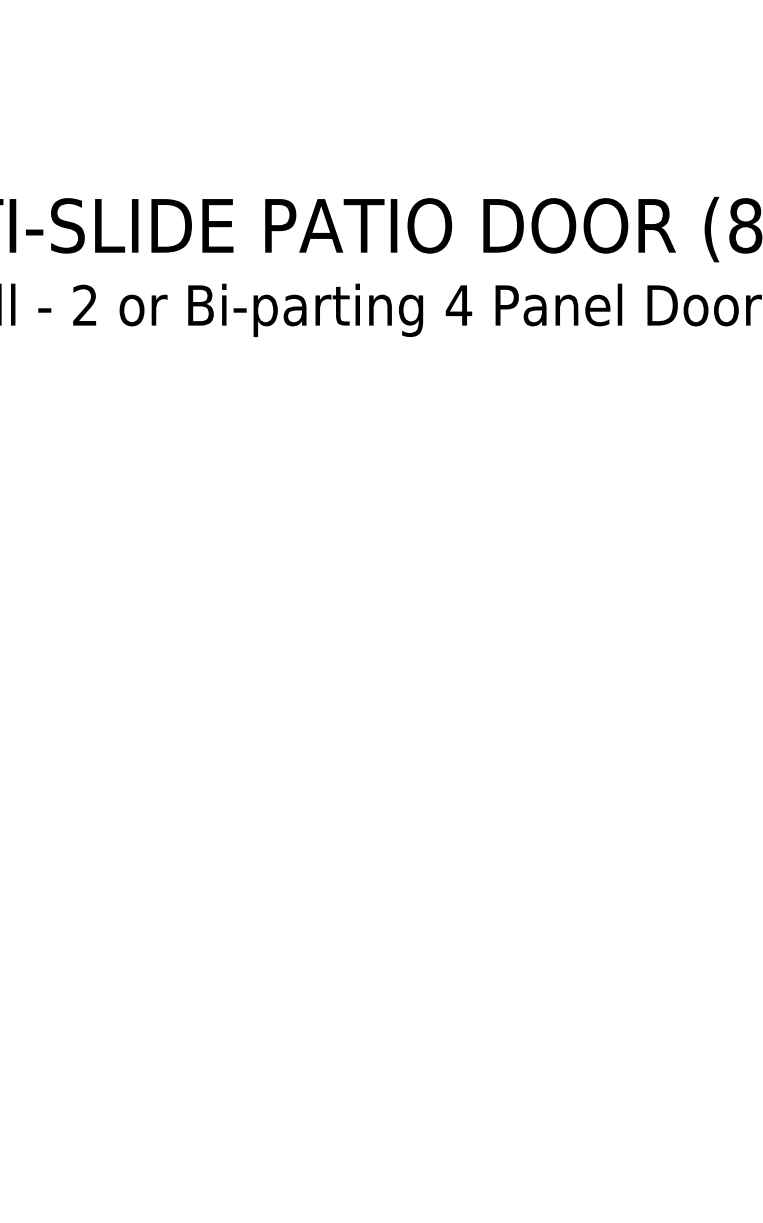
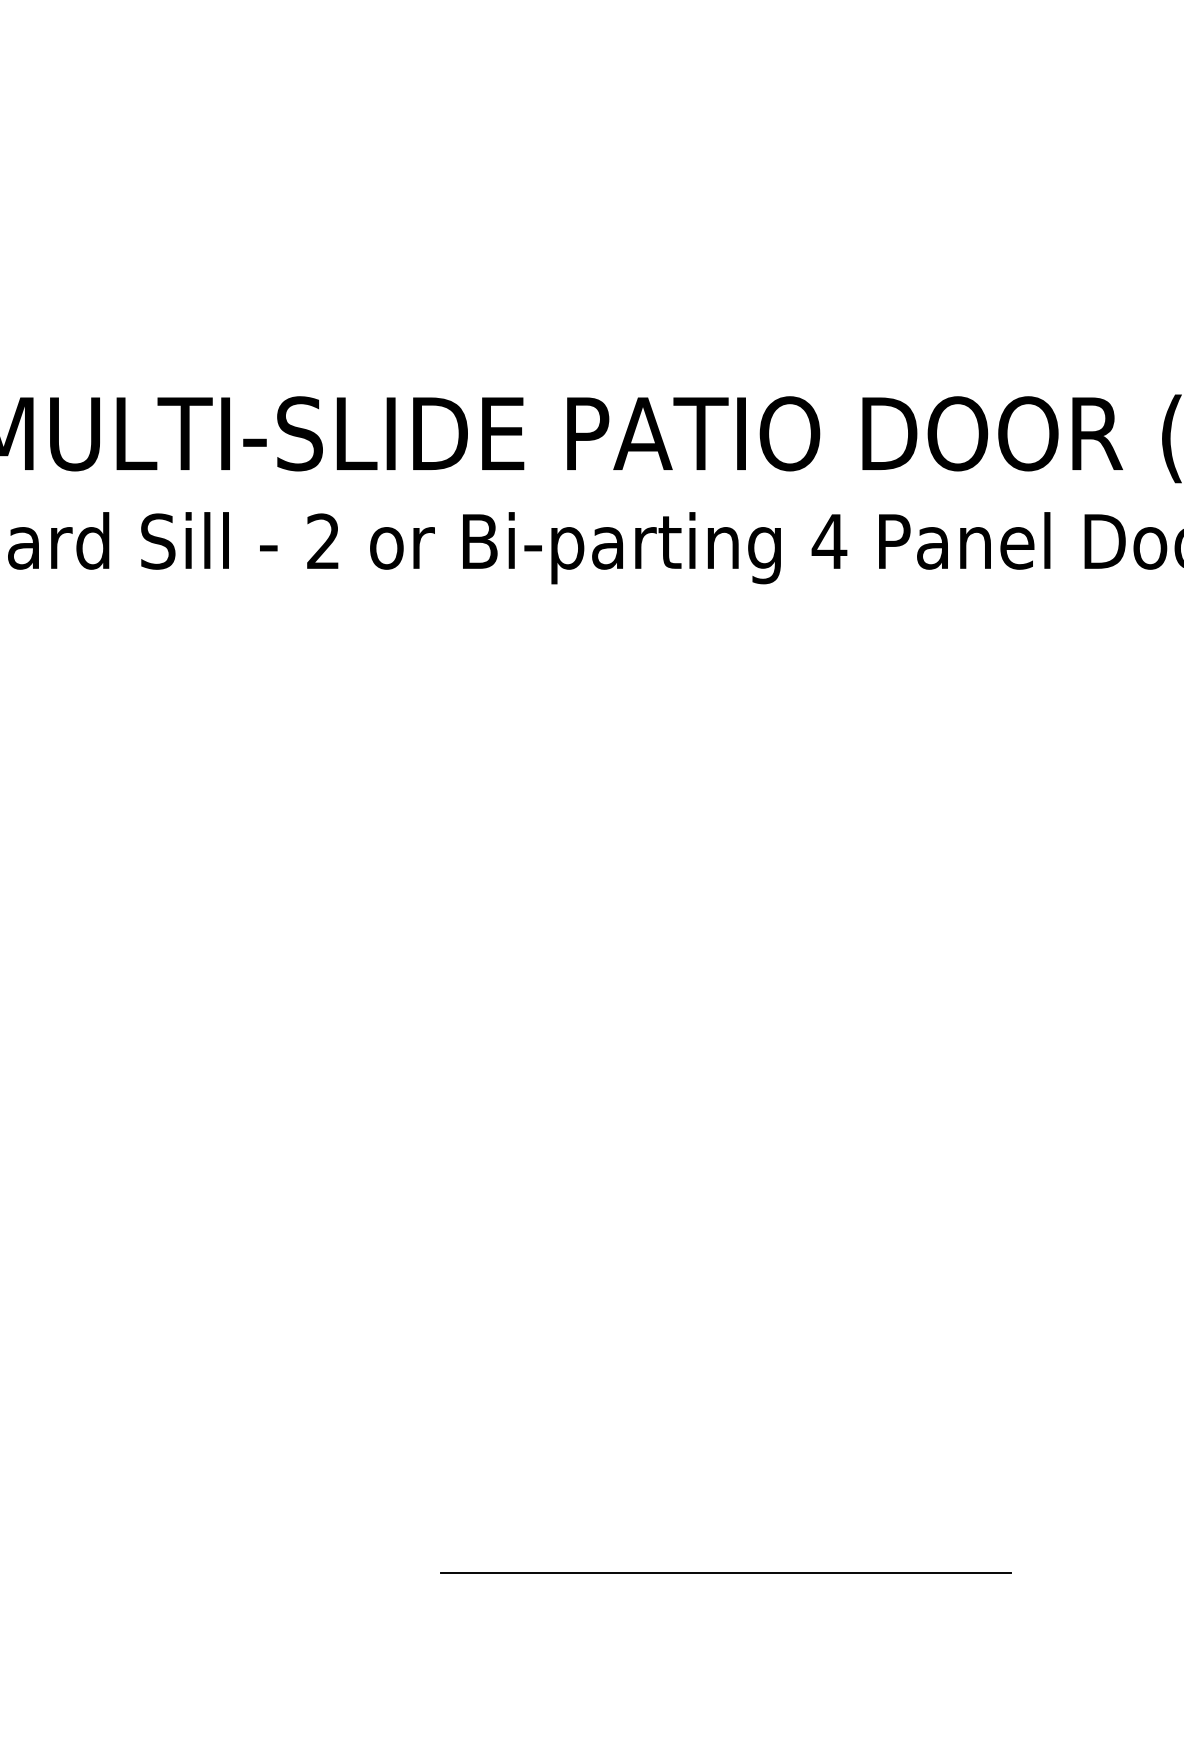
line: (382, 1067) -> (725, 1572), added

